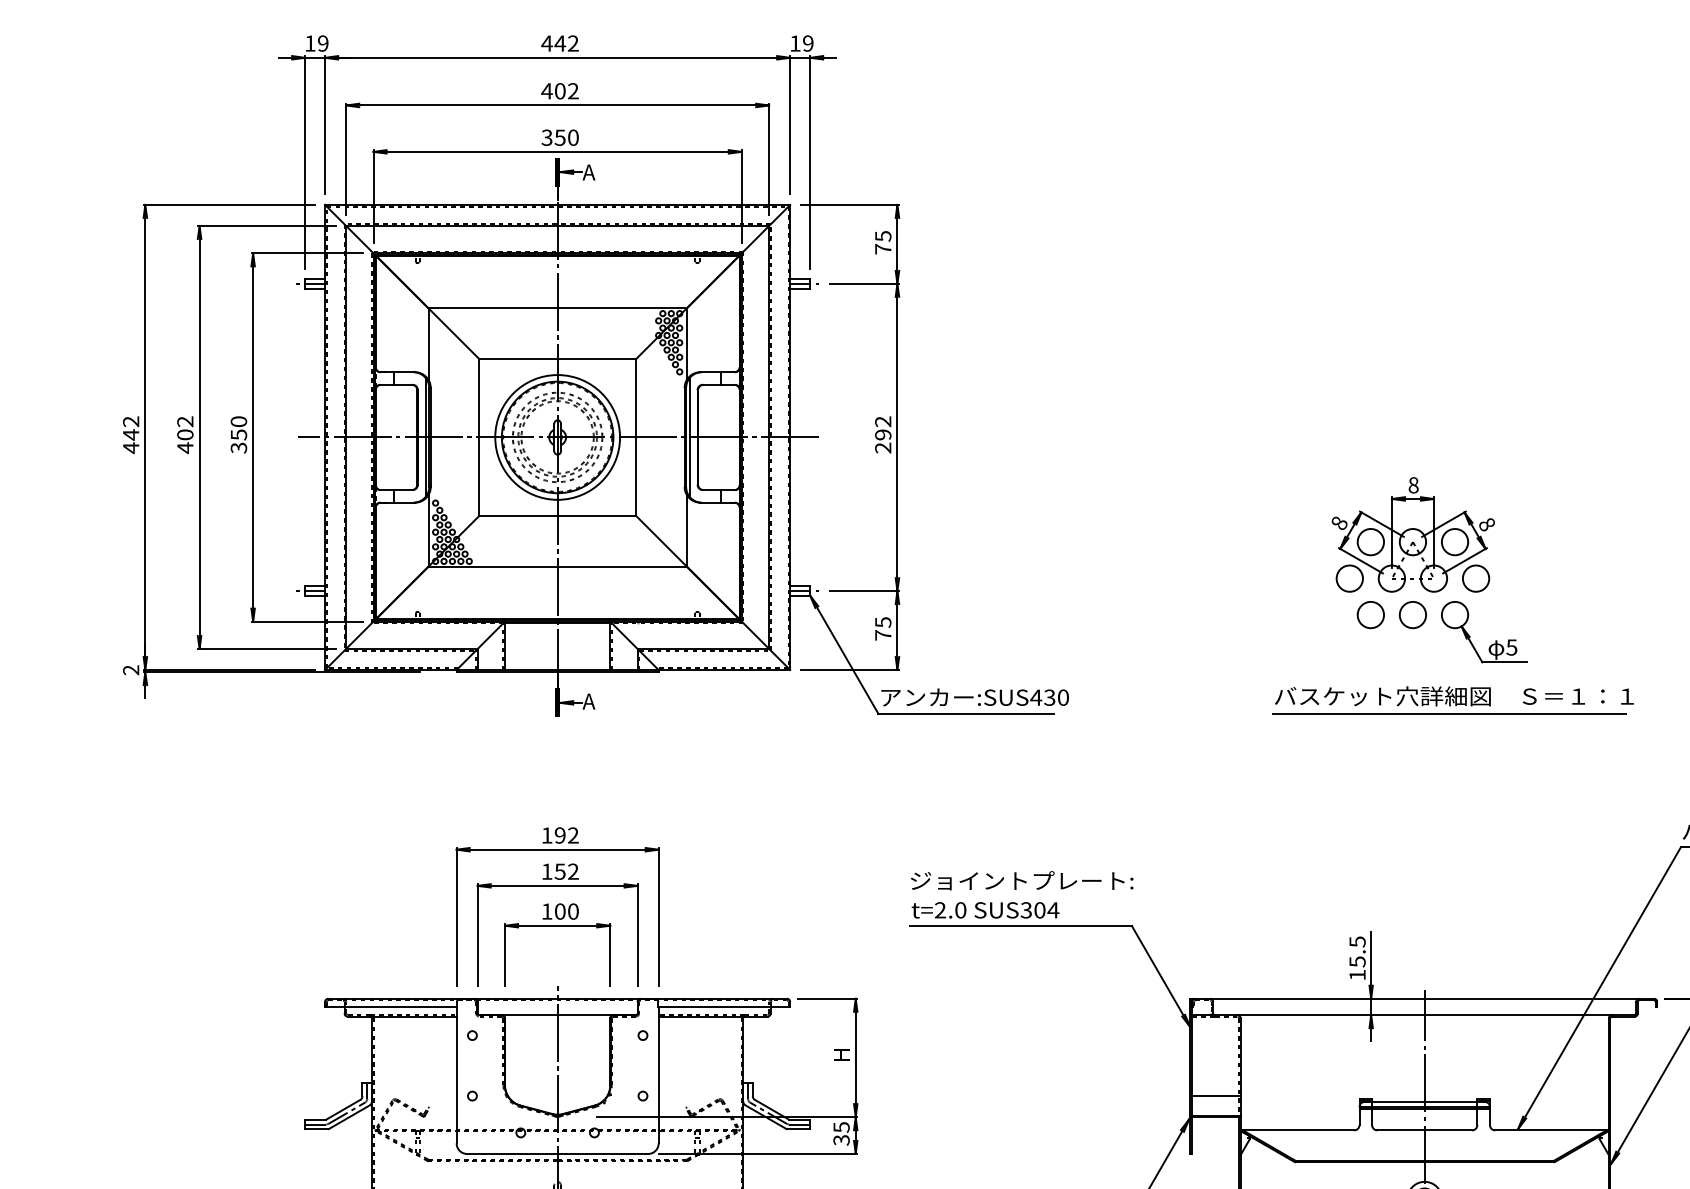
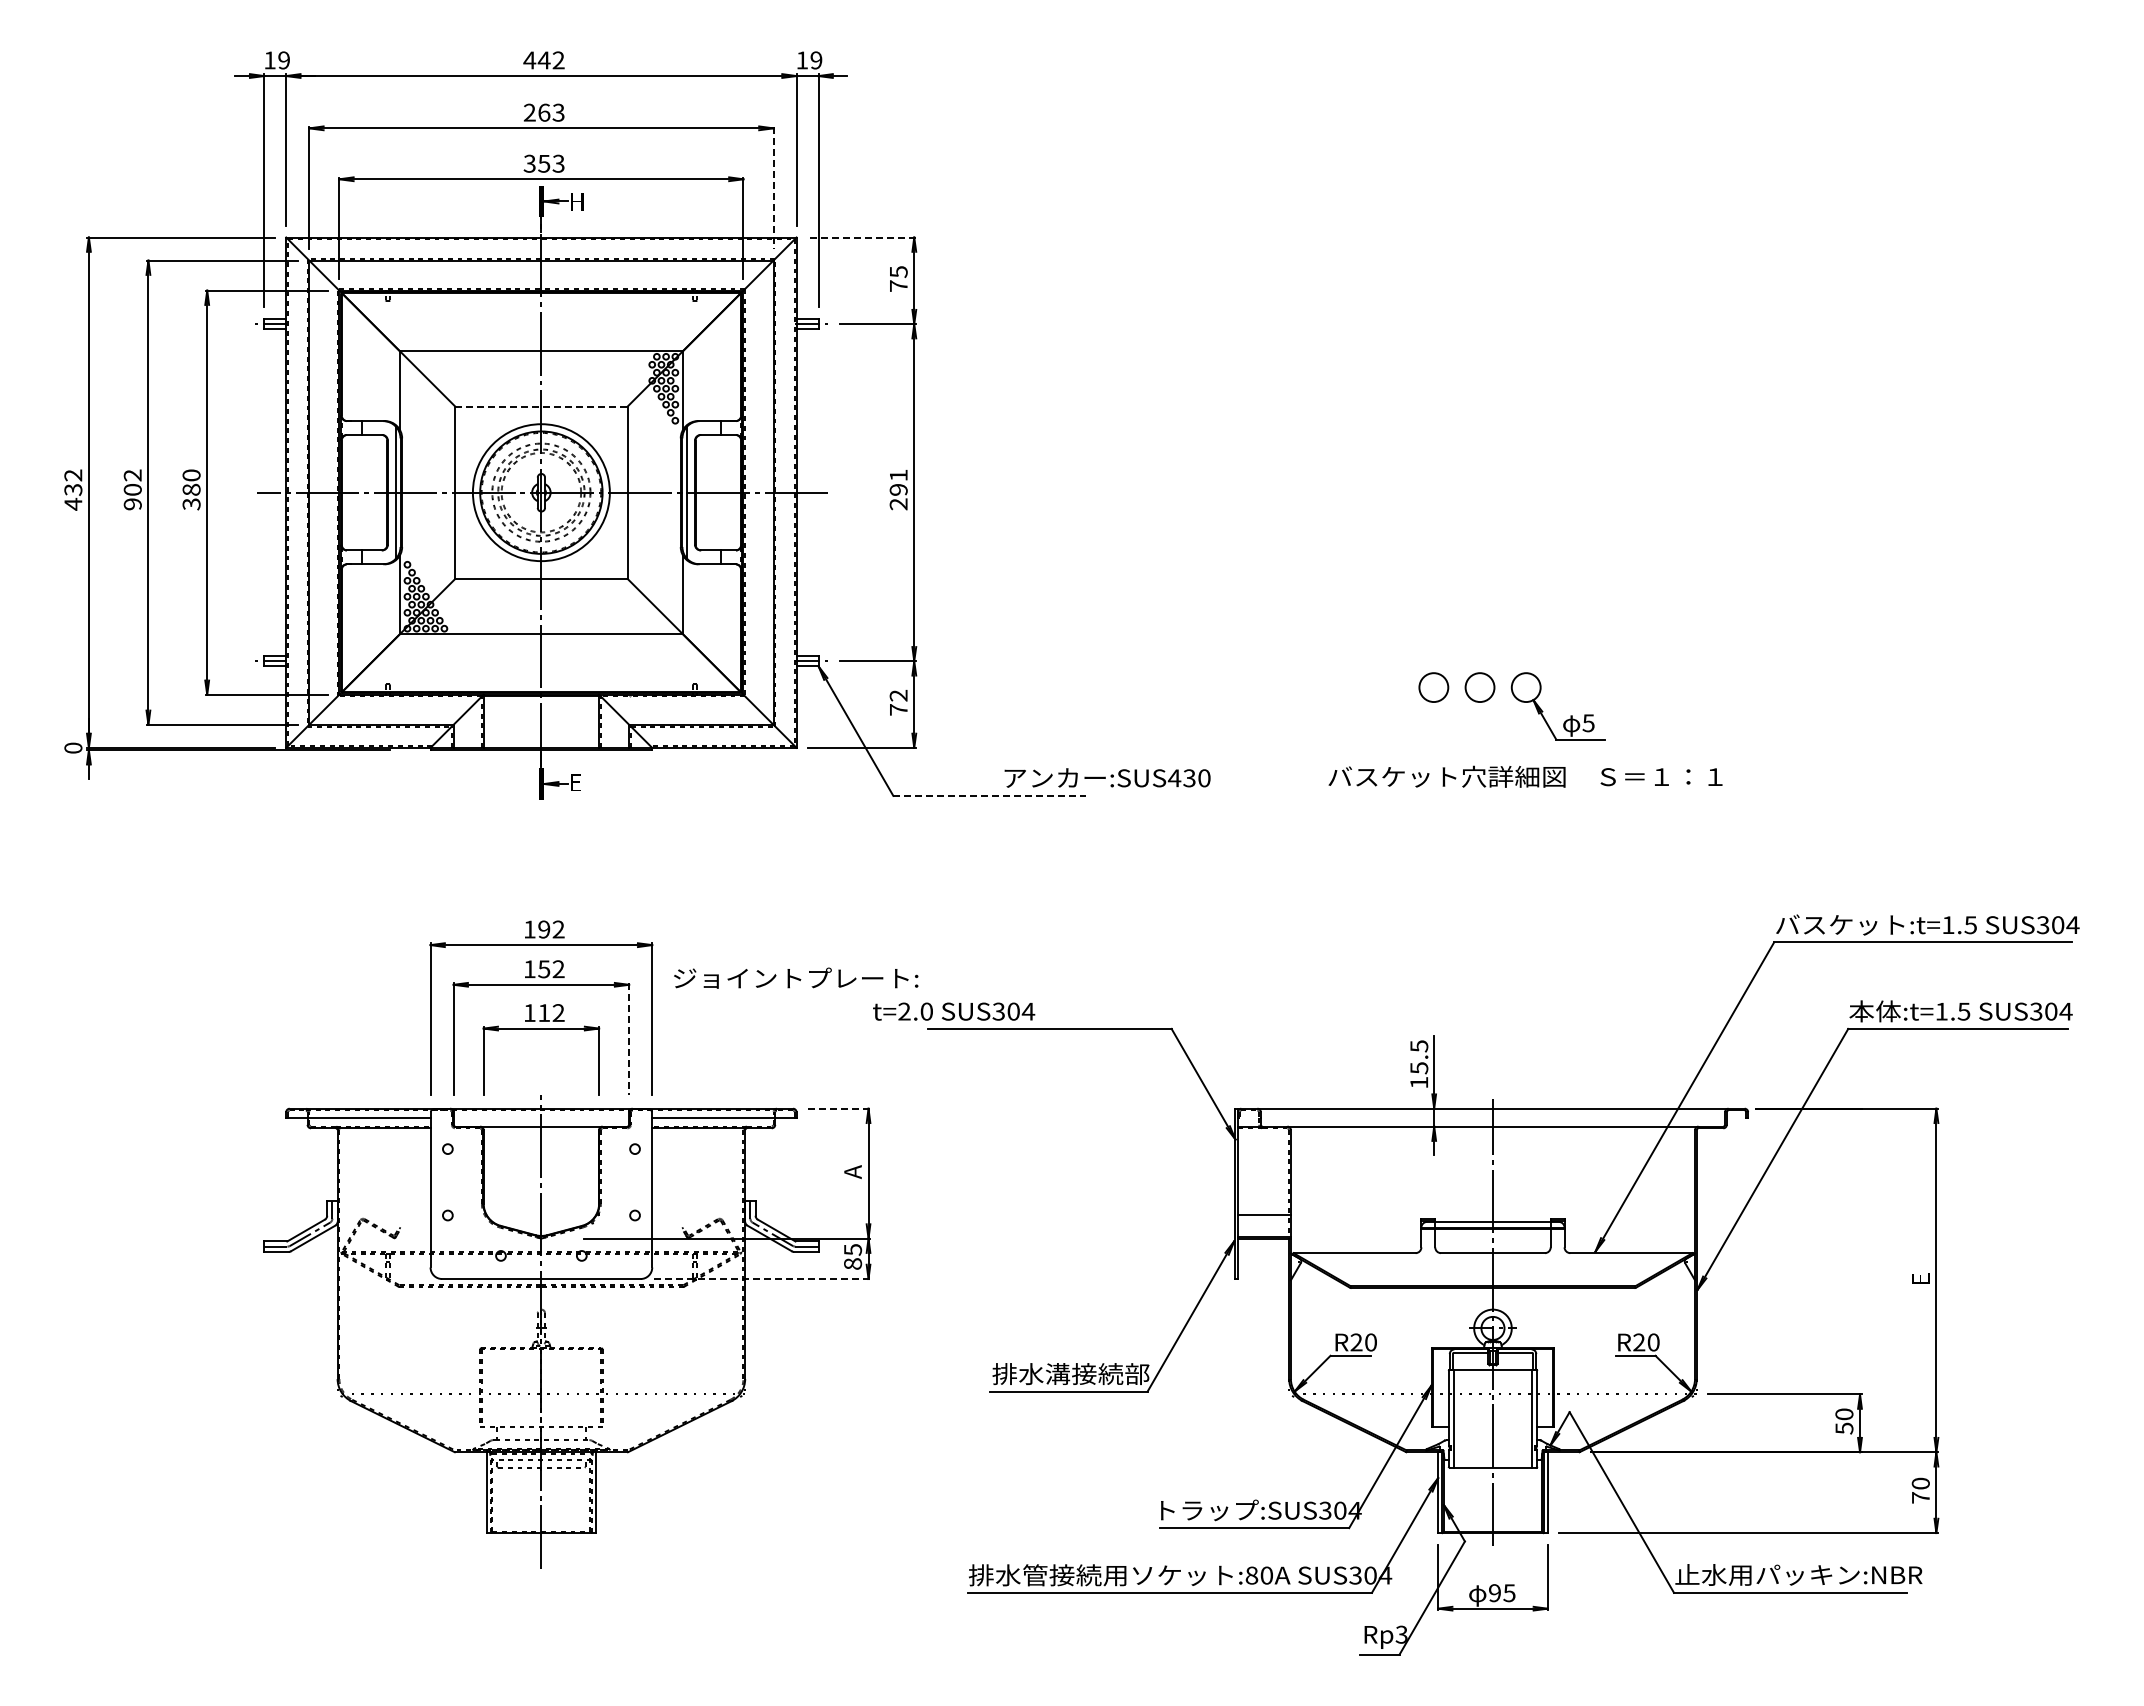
text: (559, 91) -> (543, 112), 402 -> 263
text: (573, 137) -> (558, 163), 350 -> 353
line: (769, 160) -> (773, 188), solid -> dashed
text: (588, 172) -> (575, 201), A -> H
line: (850, 204) -> (862, 237), solid -> dashed
line: (557, 358) -> (541, 406), solid -> dashed
text: (883, 421) -> (898, 475), 292 -> 291
text: (131, 434) -> (73, 489), 442 -> 432
text: (238, 434) -> (191, 489), 350 -> 380
text: (185, 447) -> (132, 503), 402 -> 902
part: (1413, 534) -> (1480, 599), removed
text: (883, 622) -> (898, 695), 75 -> 72
text: (131, 669) -> (73, 747), 2 -> 0
text: (975, 696) -> (1107, 777), moved
text: (588, 701) -> (575, 782), A -> E
line: (965, 713) -> (989, 795), solid -> dashed
line: (1448, 713) -> (1519, 795), removed
text: (1022, 880) -> (796, 977), moved
text: (986, 910) -> (954, 1011), moved
text: (566, 912) -> (551, 1013), 100 -> 112
line: (637, 935) -> (629, 1039), solid -> dashed
line: (827, 998) -> (837, 1108), solid -> dashed
text: (841, 1055) -> (852, 1171), H -> A
text: (841, 1140) -> (852, 1264), 35 -> 85
line: (757, 1154) -> (760, 1279), solid -> dashed

